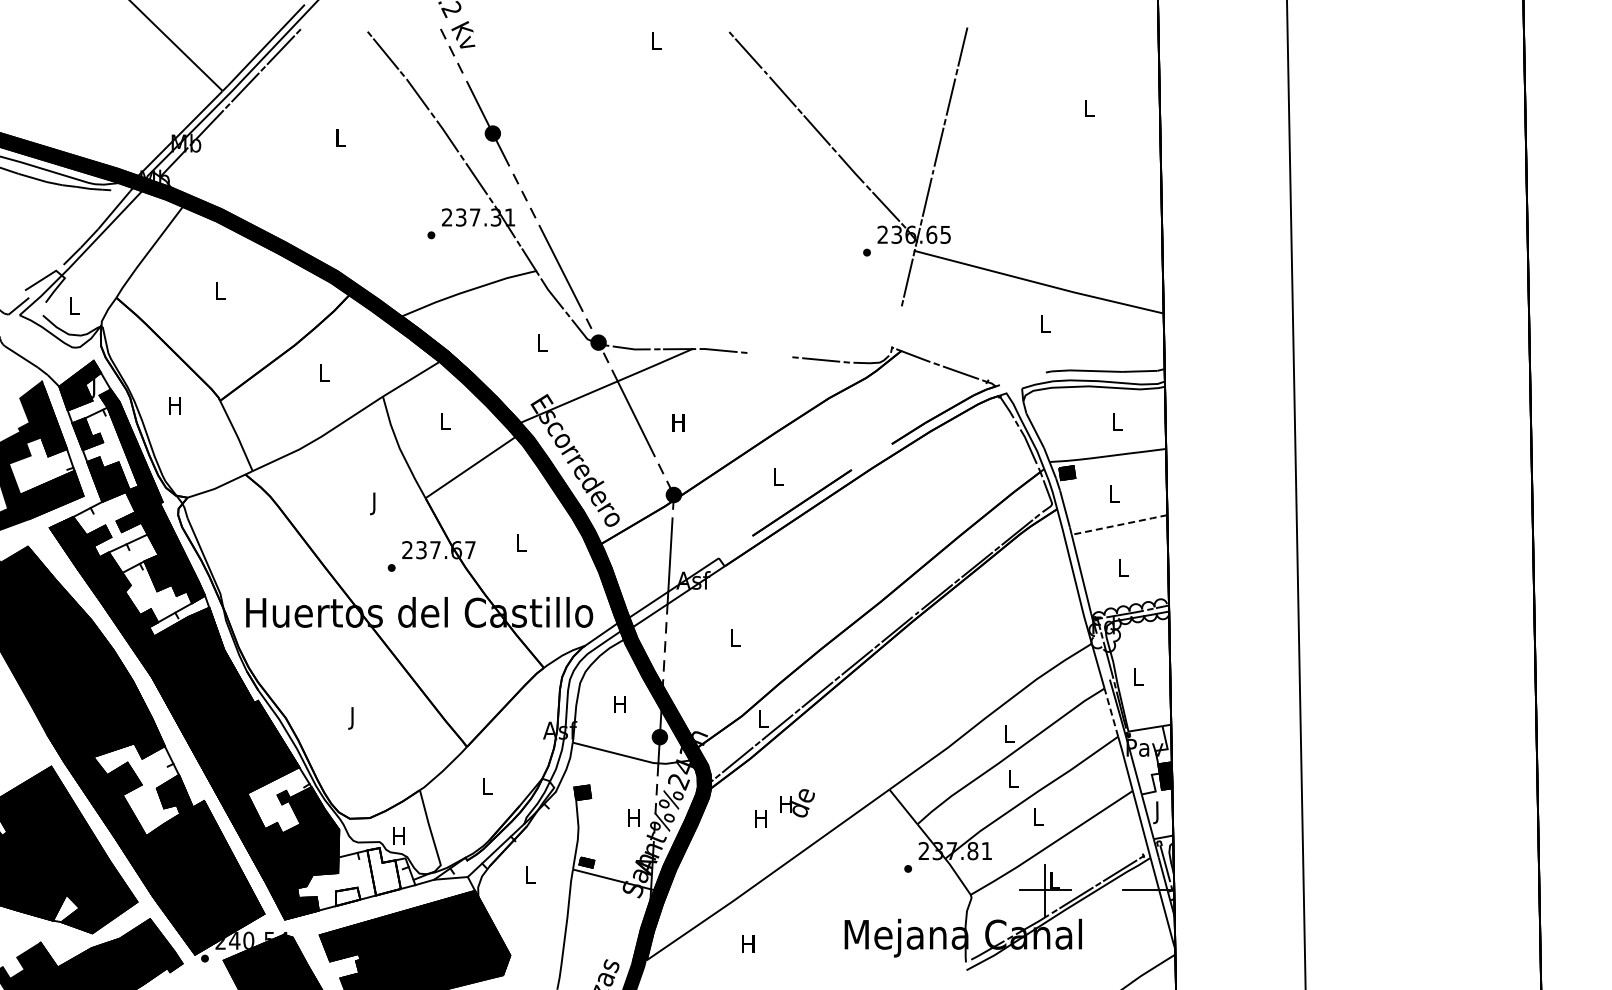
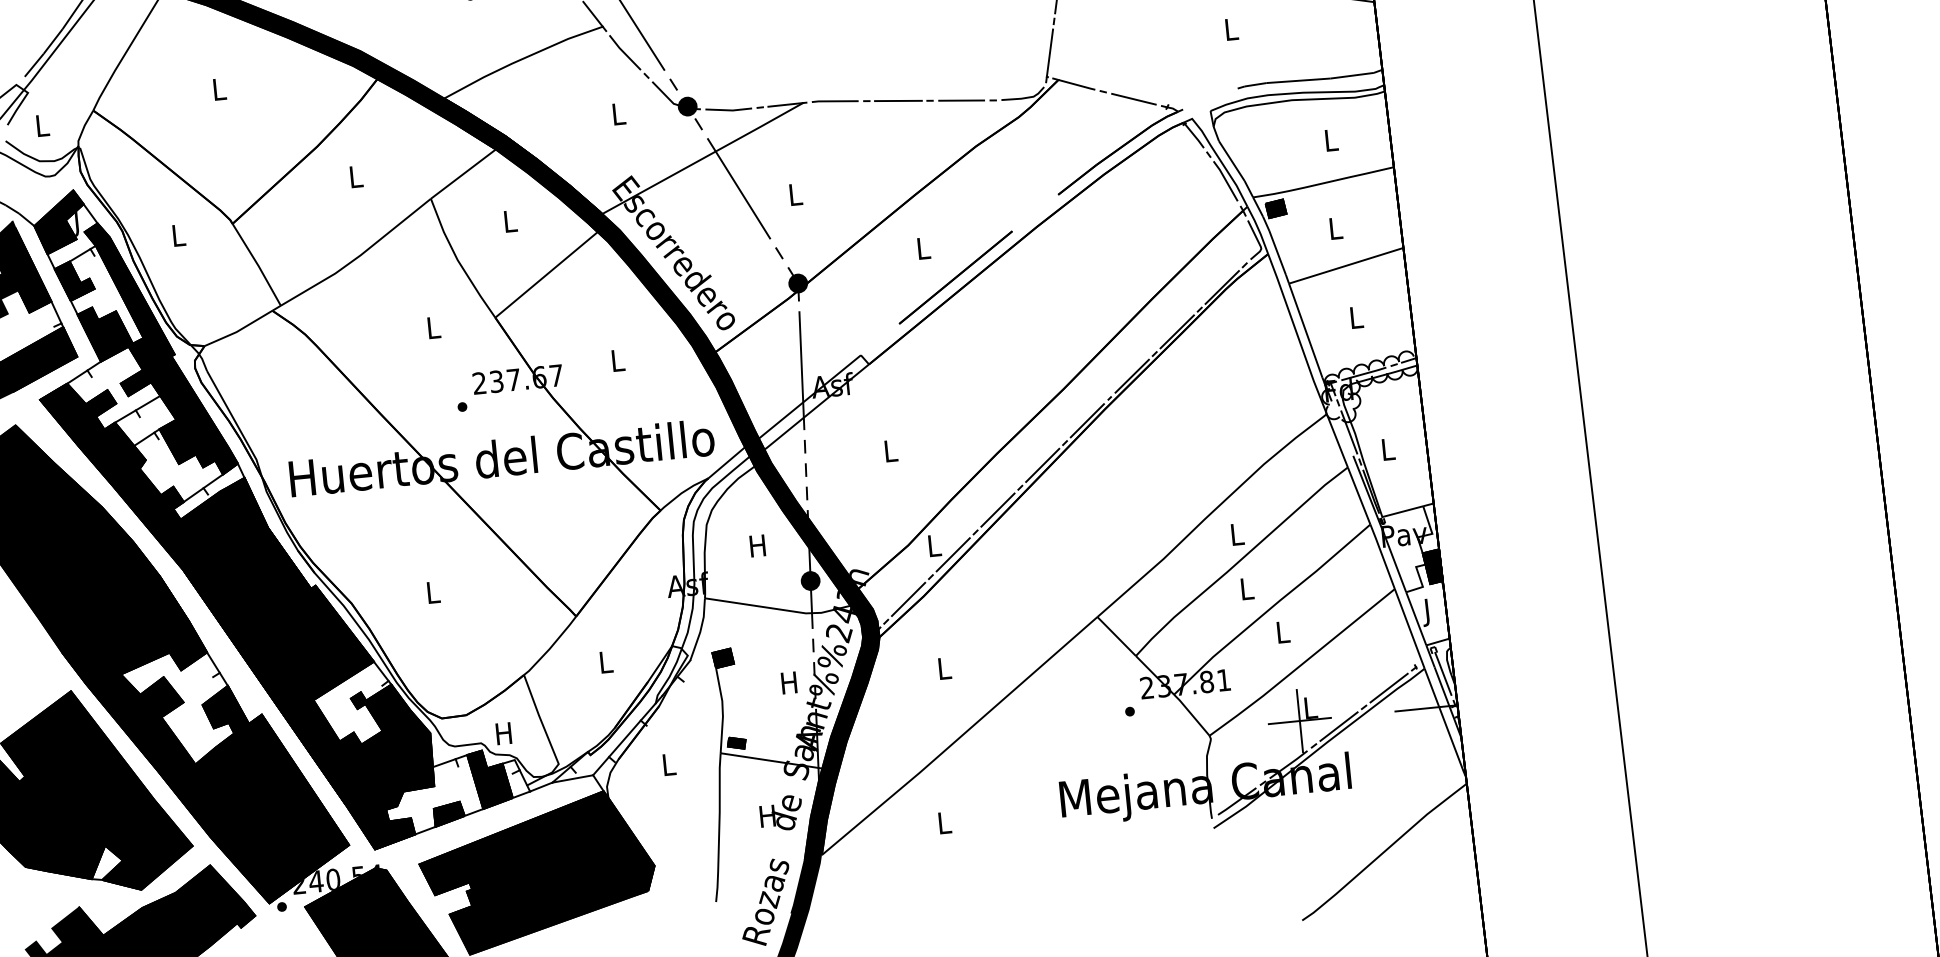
line: (896, 327) -> (1049, 51), added
line: (769, 354) -> (897, 100), added
text: (174, 405) -> (177, 235), H -> L
text: (678, 422) -> (795, 194), H -> L
text: (374, 503) -> (433, 330), J -> L
line: (1119, 524) -> (1346, 265), dashed -> solid
line: (1111, 712) -> (1359, 495), dashed -> solid
text: (353, 718) -> (434, 595), J -> L
text: (797, 803) -> (781, 813), moved
text: (760, 818) -> (943, 668), H -> L
fill: (383, 871) -> (489, 778), added
fill: (347, 896) -> (448, 813), added
text: (748, 943) -> (944, 822), H -> L

